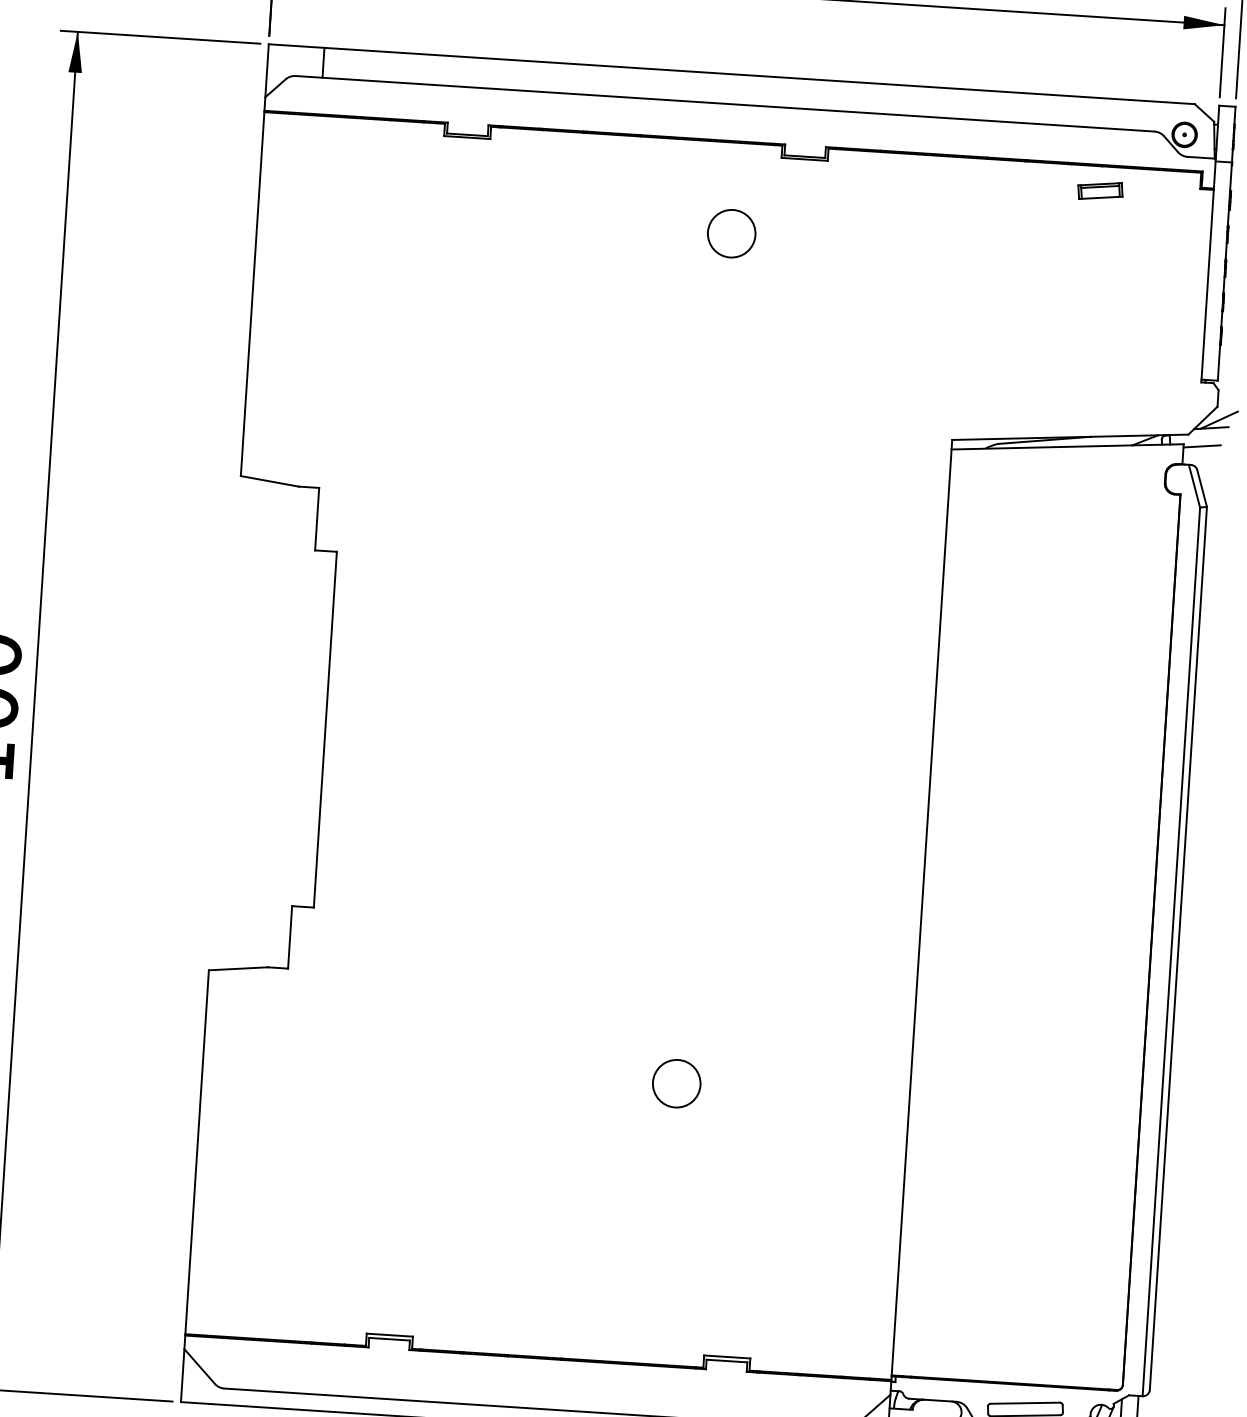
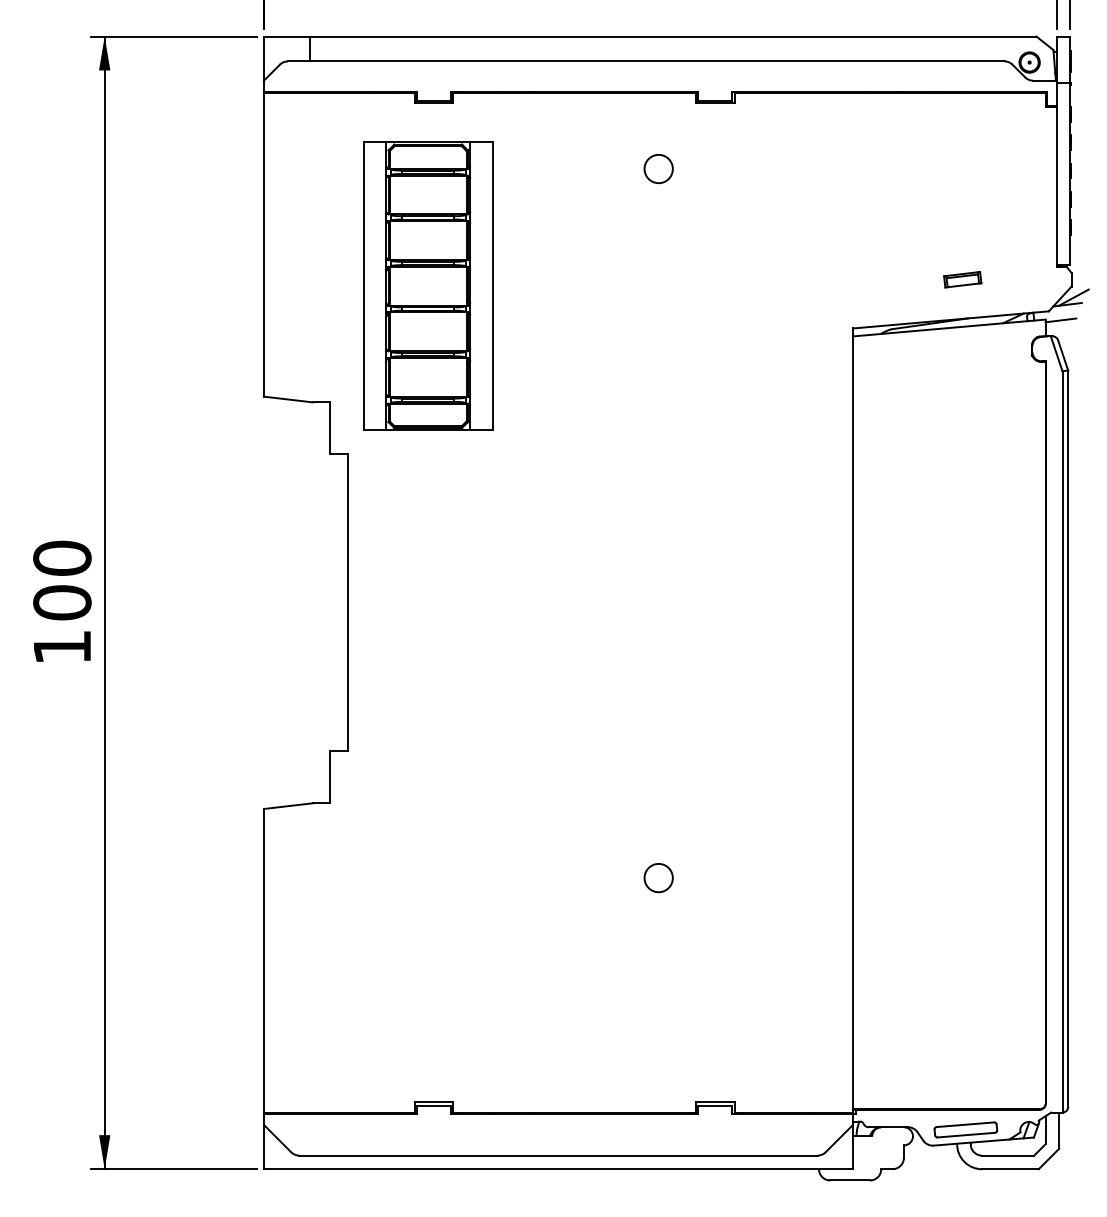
part: (1100, 190) -> (962, 279), moved
circle: (731, 233) -> (658, 168), size x0.71
part: (446, 355) -> (428, 285), added
circle: (676, 1083) -> (658, 877), size x0.71

